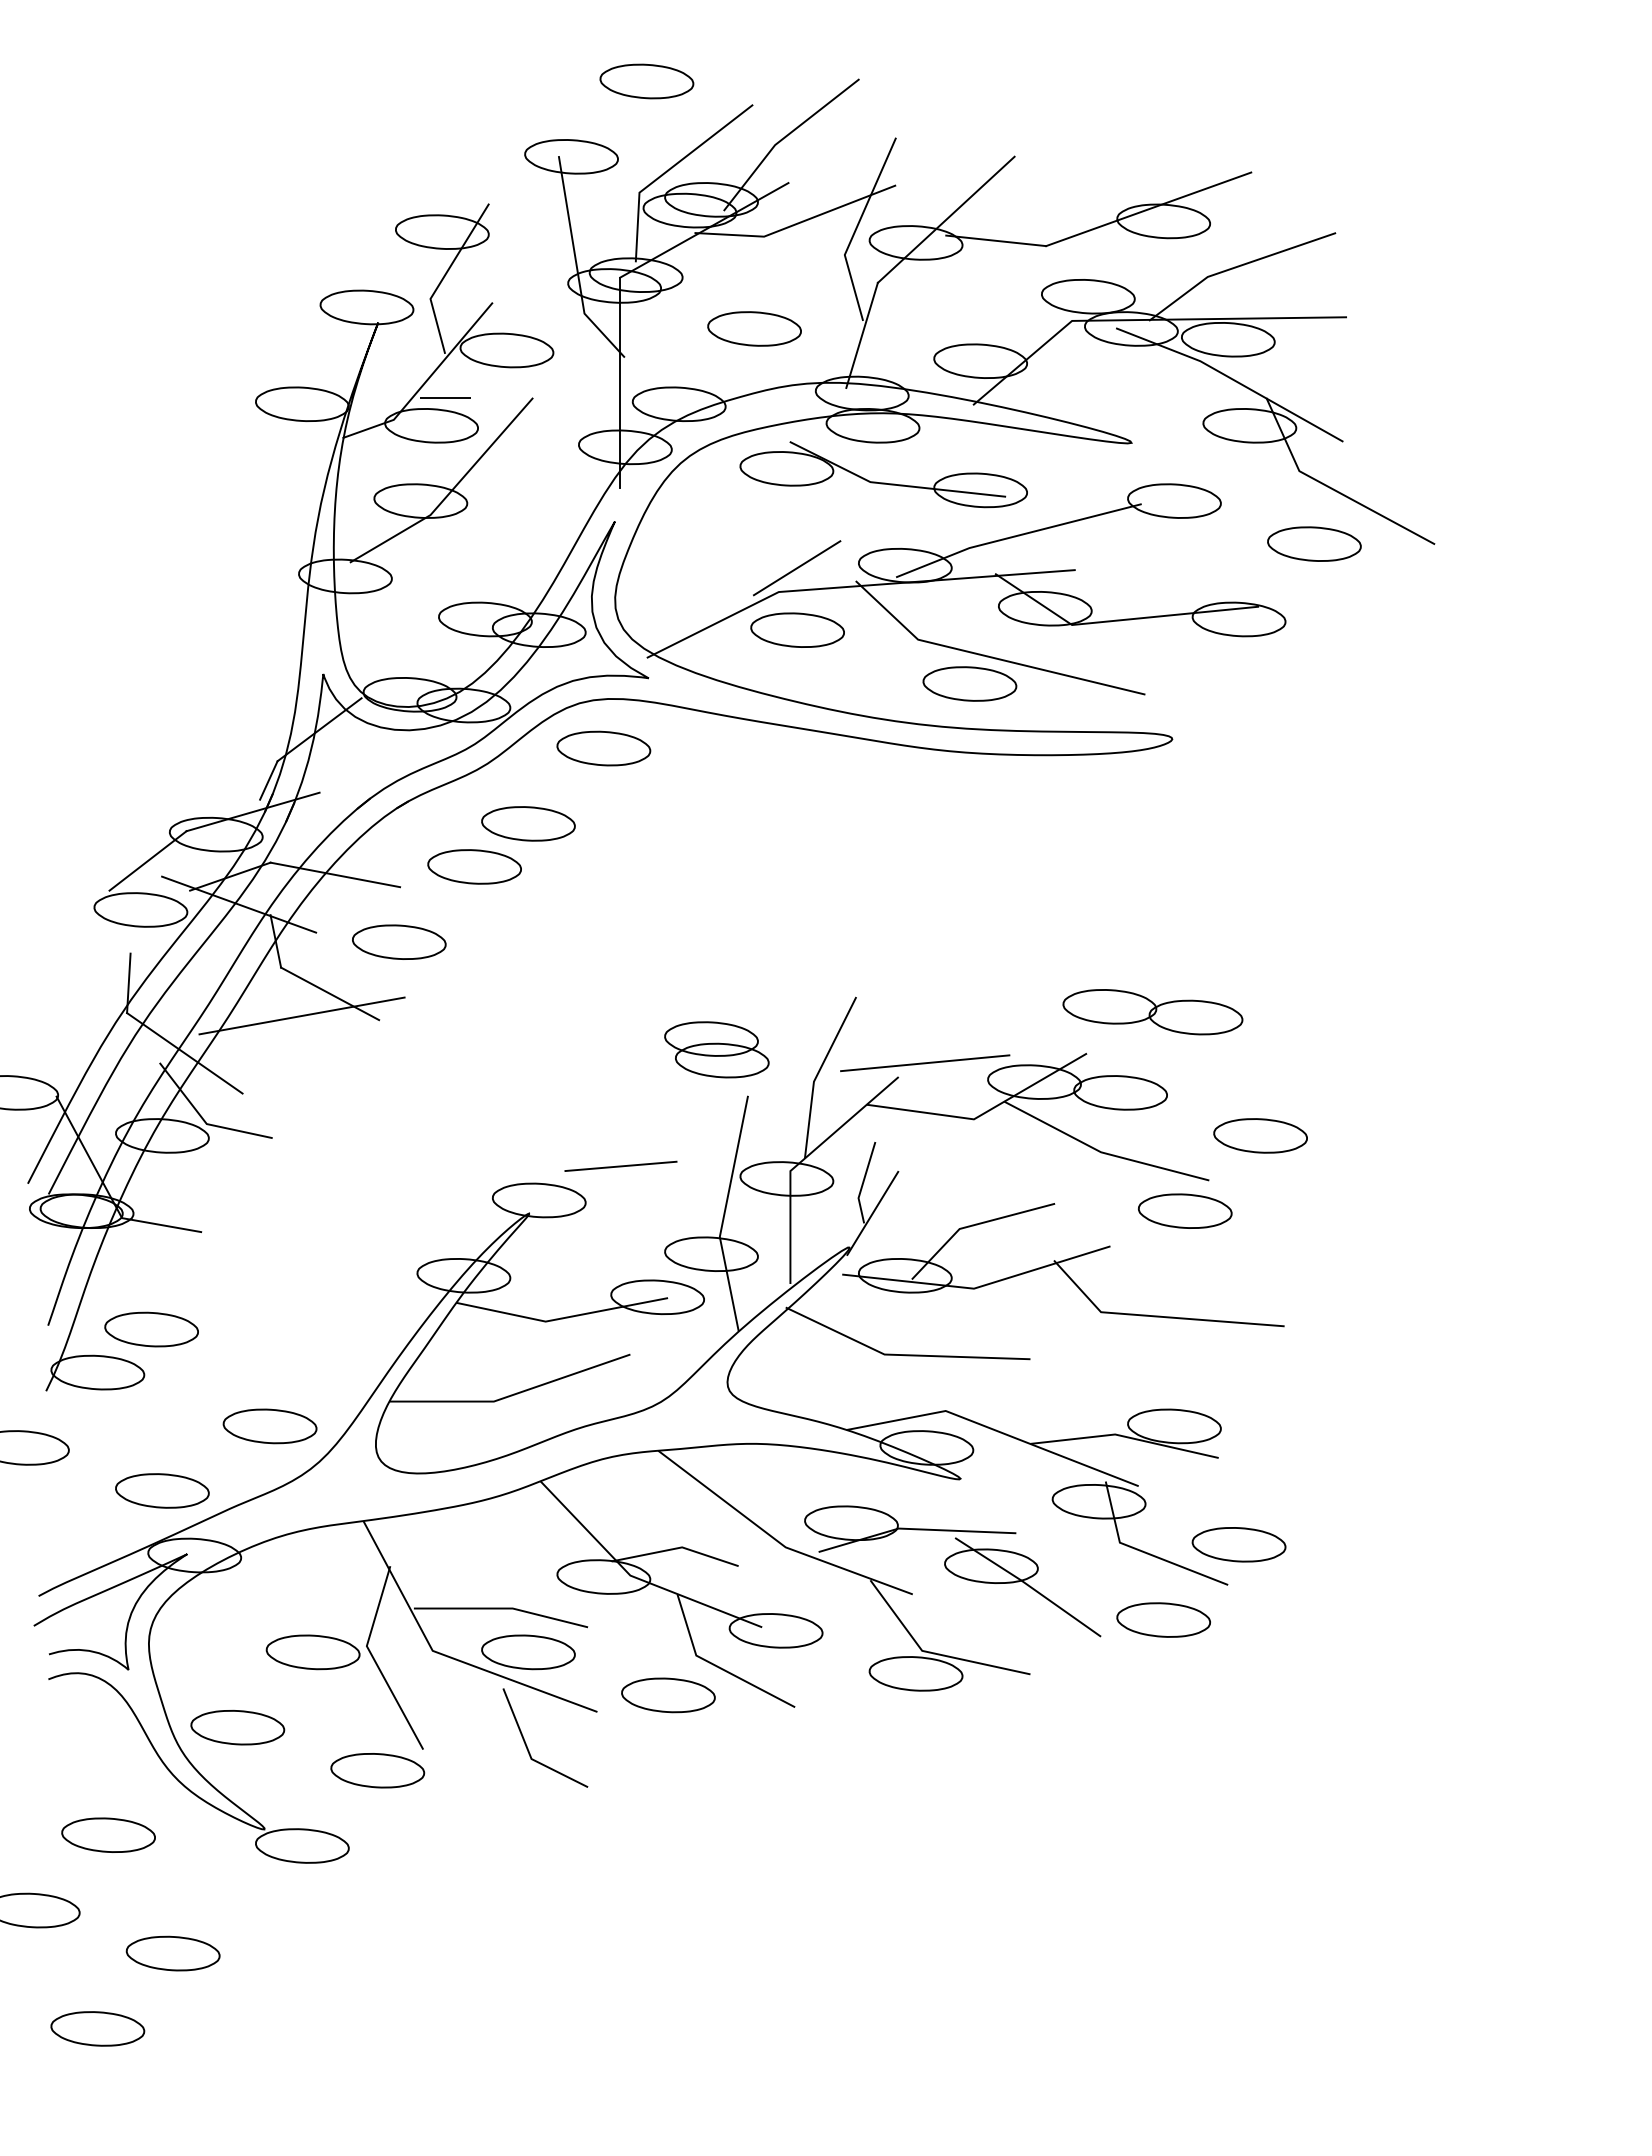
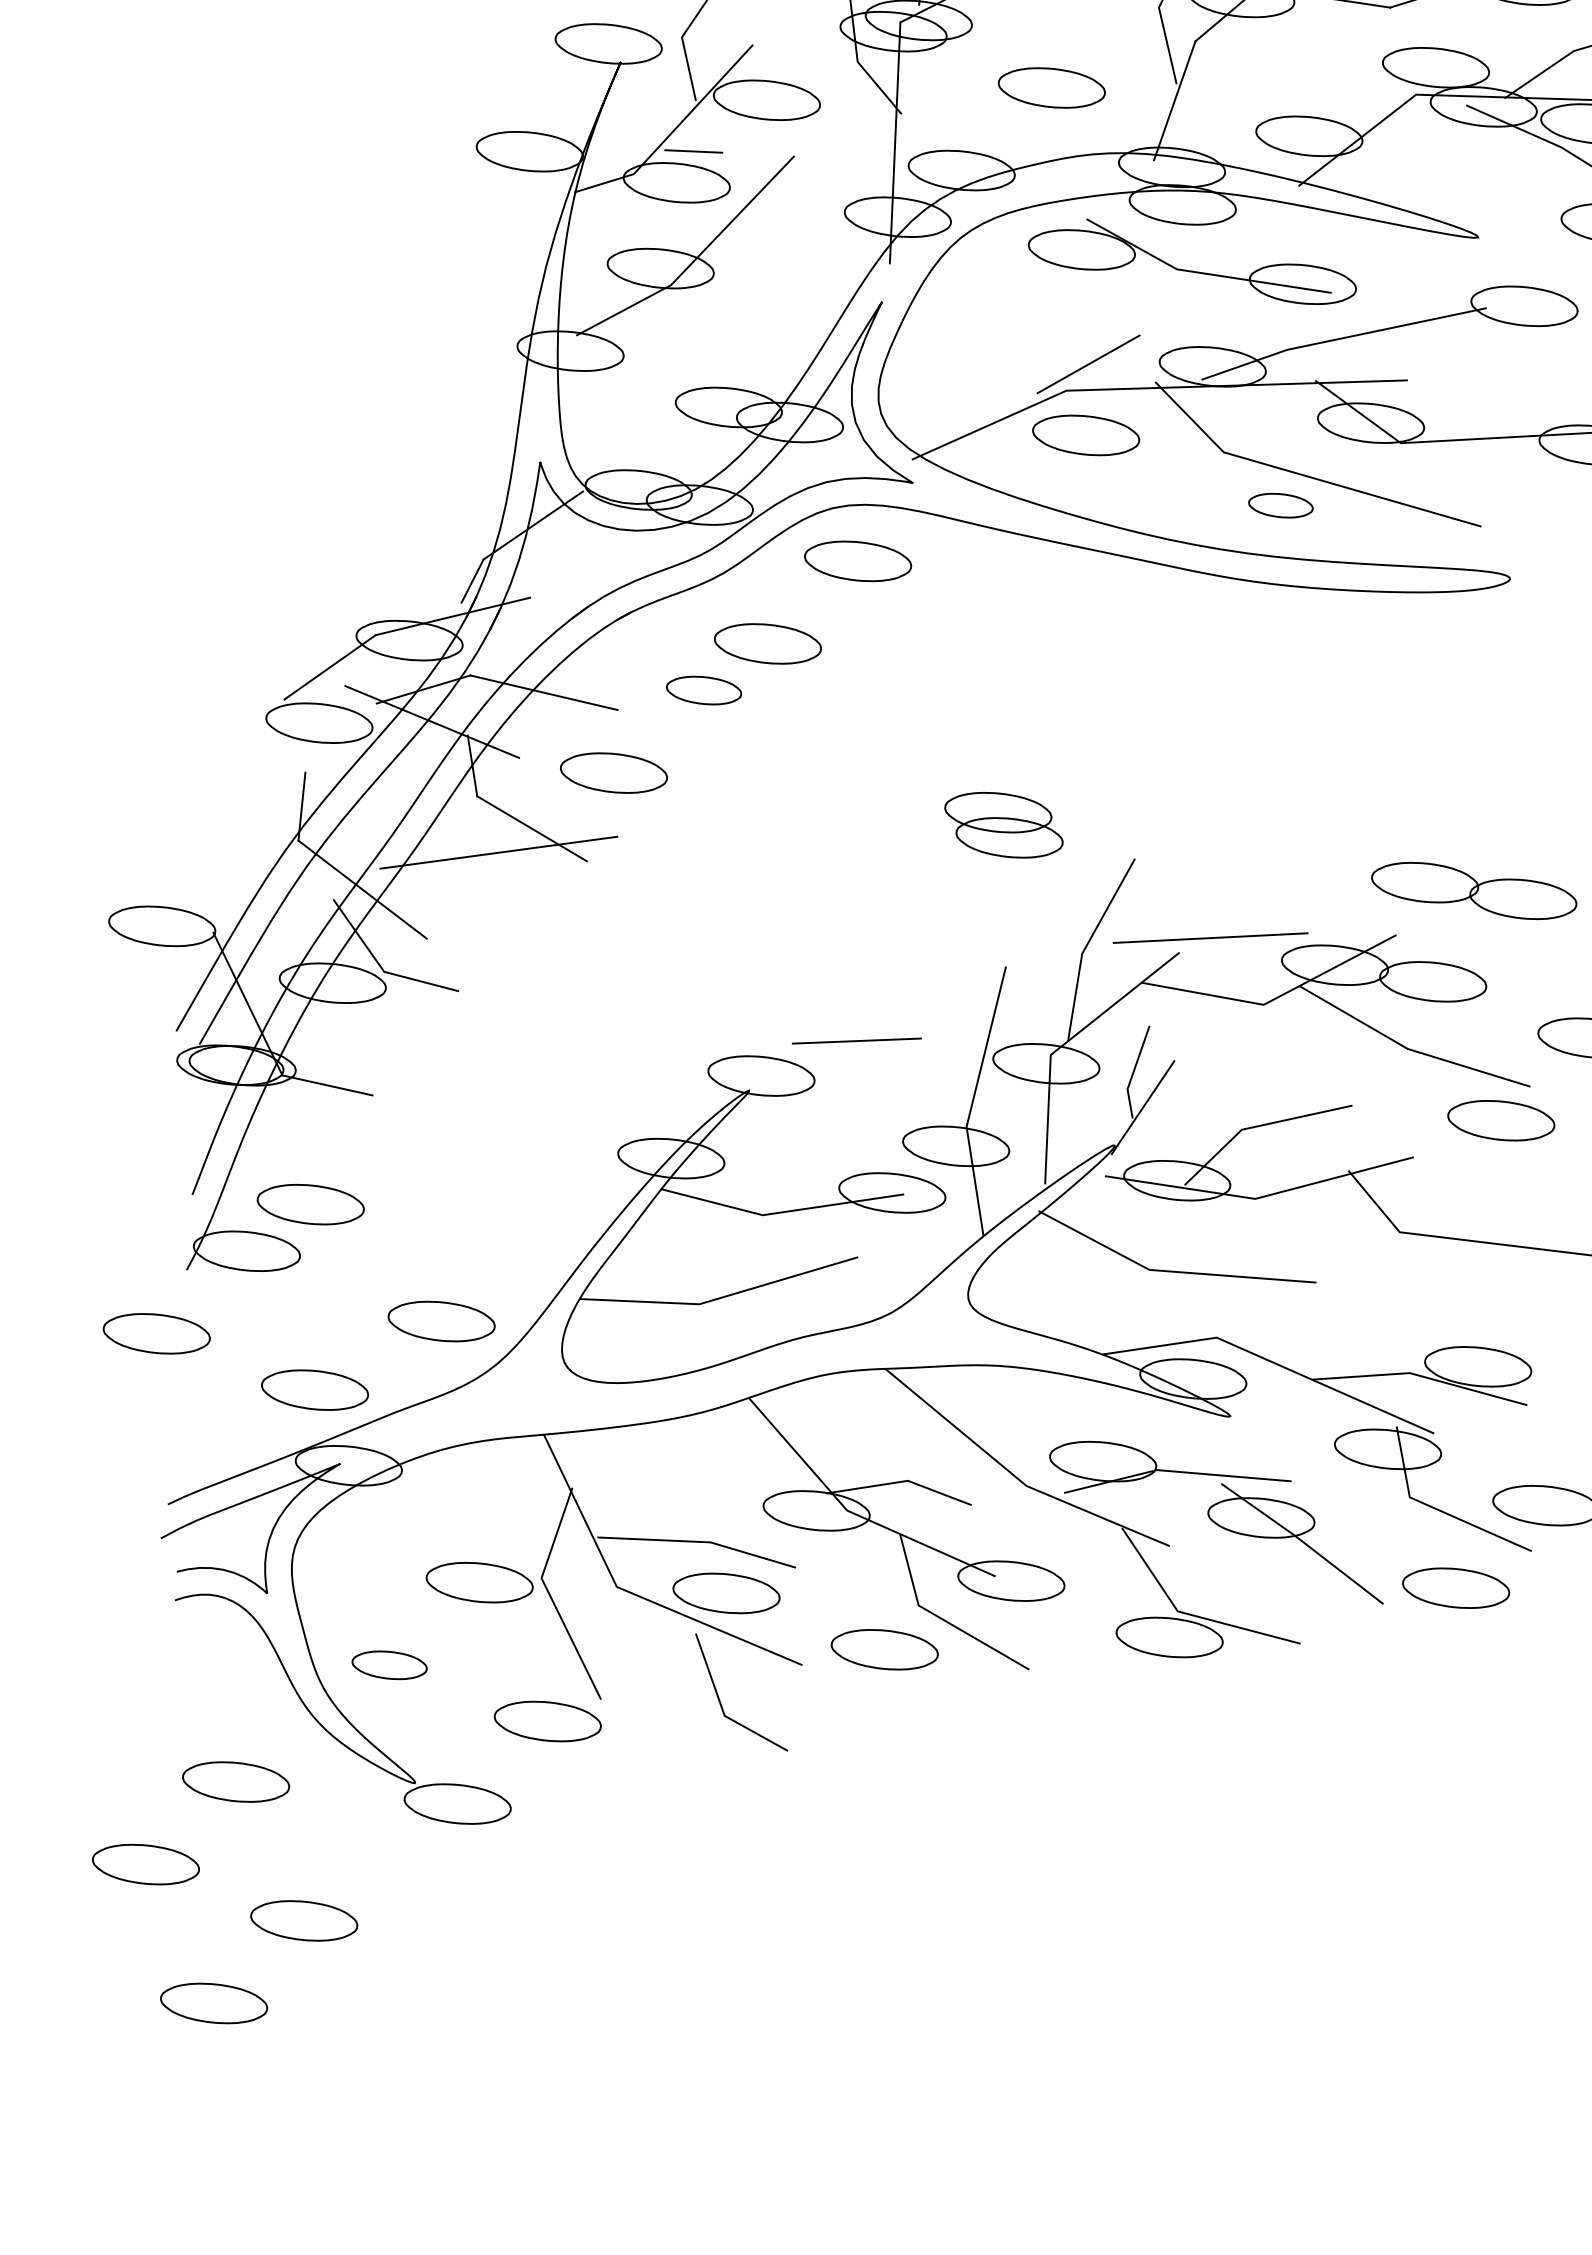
part: (969, 683) -> (1280, 505), size x0.6
part: (474, 866) -> (703, 690), size x0.7
part: (716, 1049) -> (1003, 824), moved
part: (237, 1727) -> (389, 1664), size x0.7

